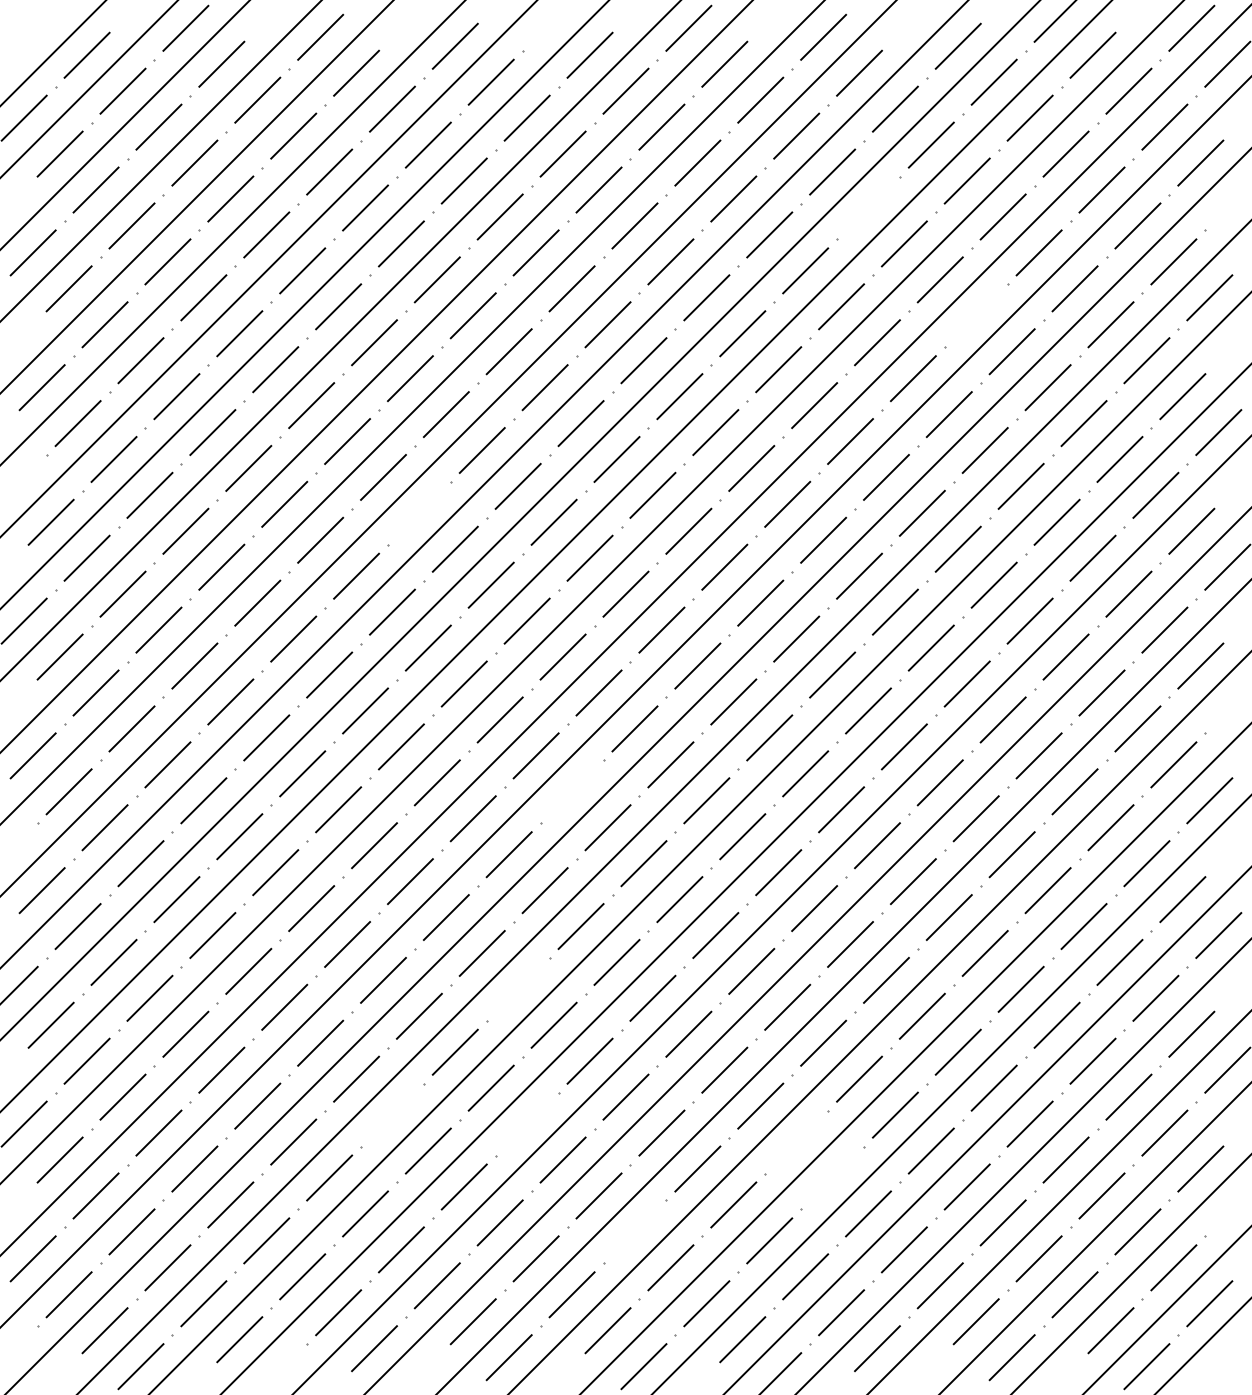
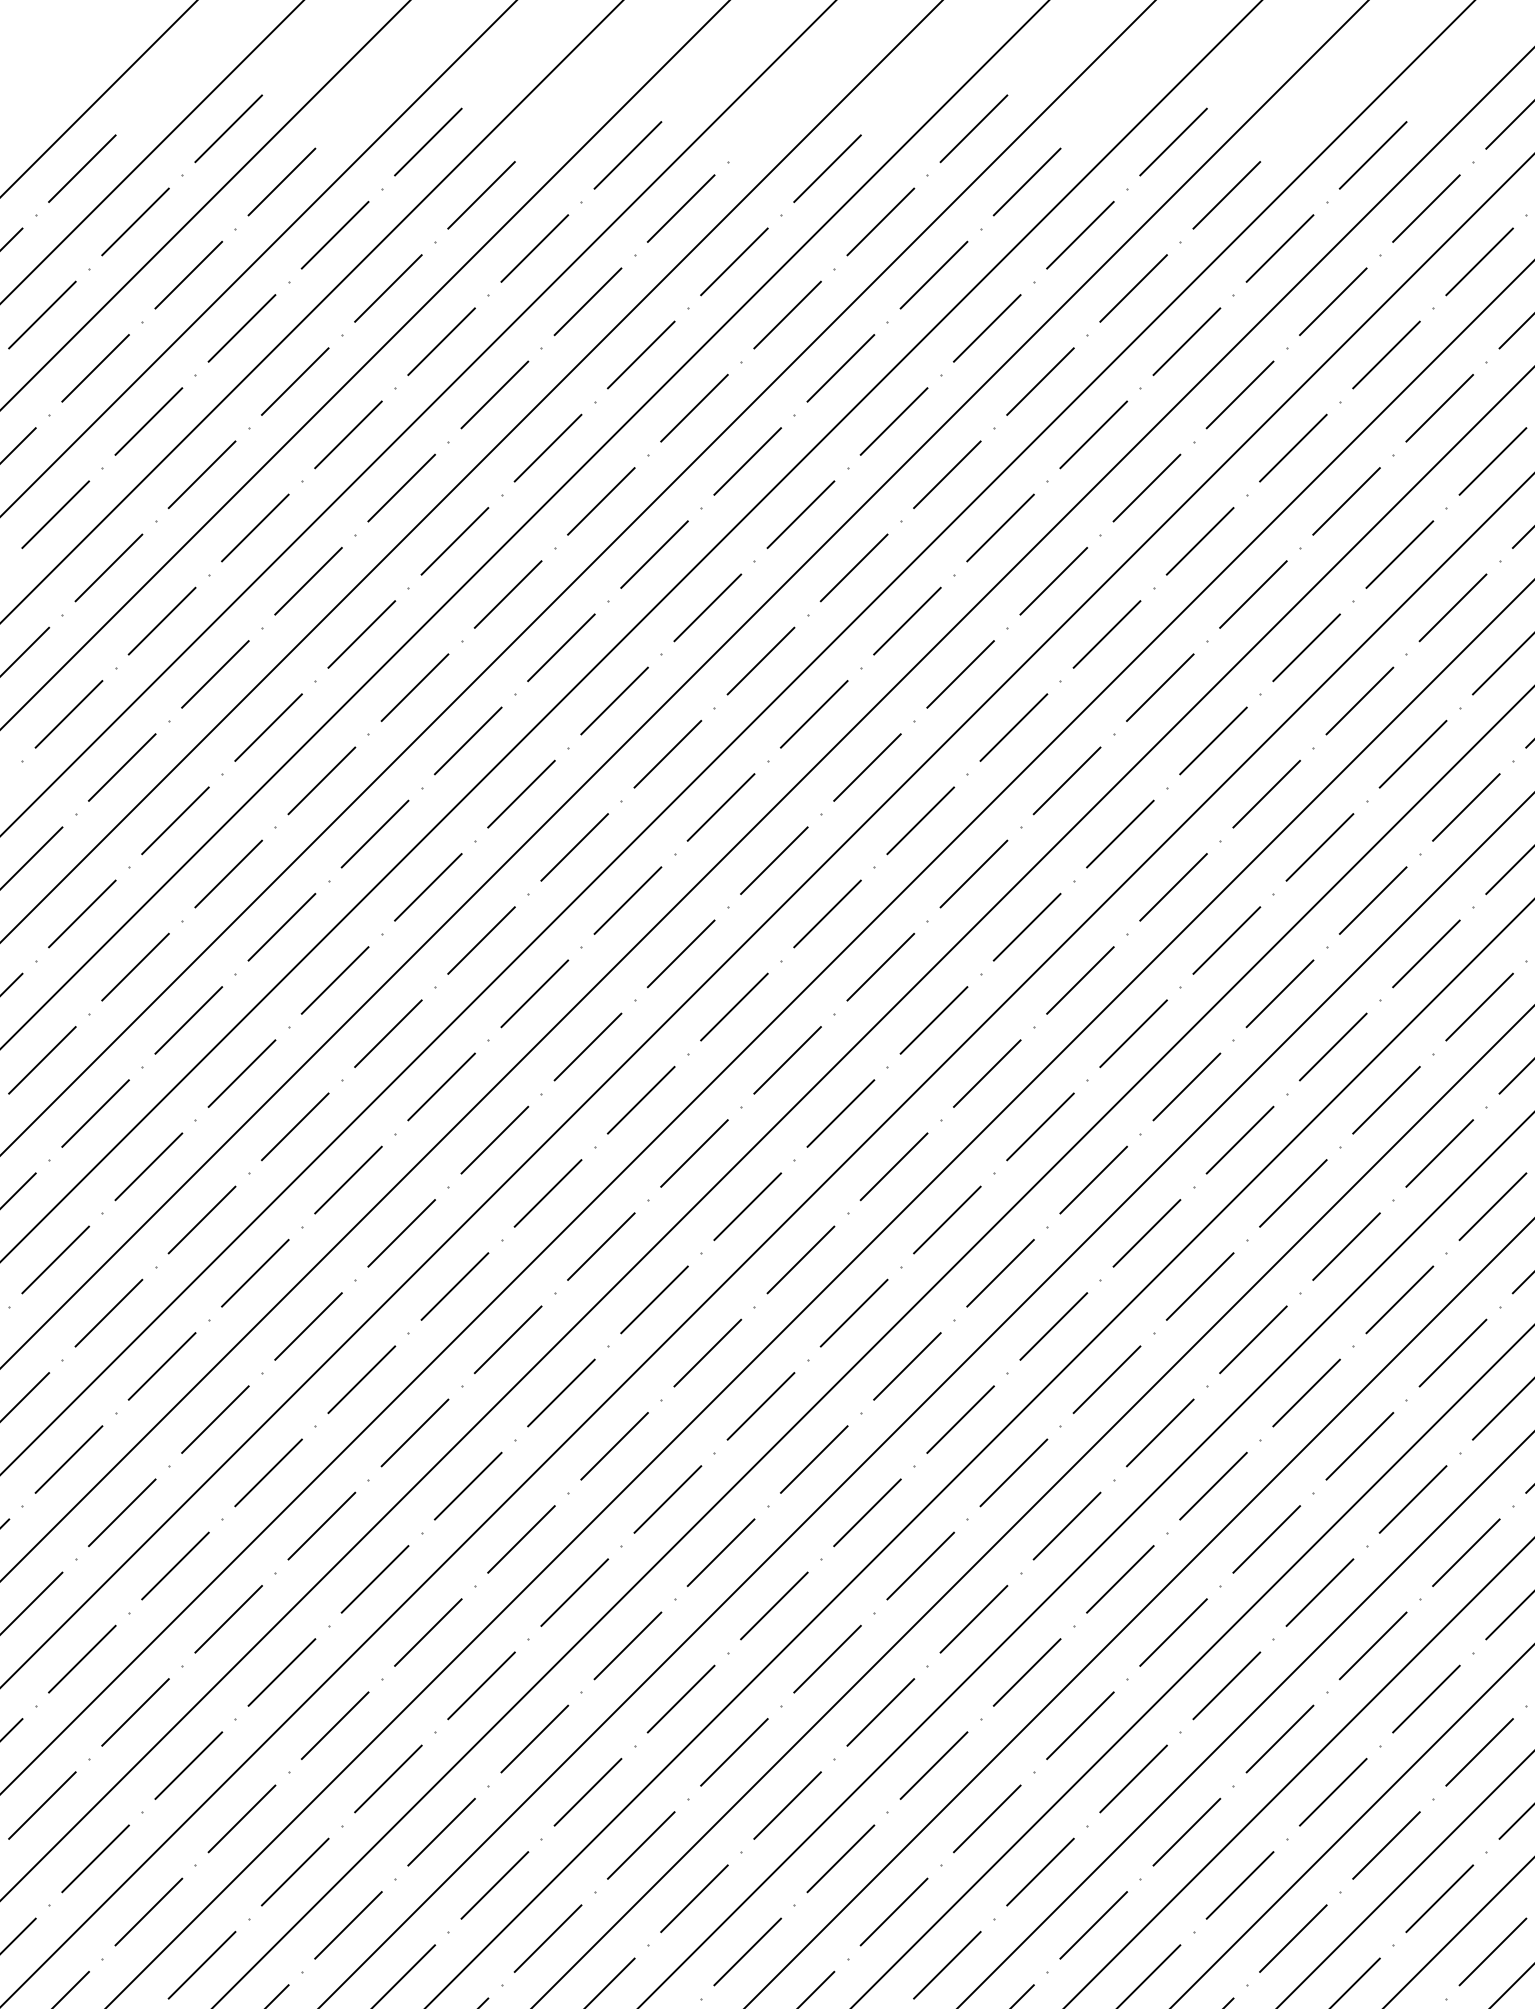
line: (868, 207) -> (1240, 394), added
line: (975, 315) -> (1398, 554), added
line: (418, 512) -> (573, 846), added
line: (571, 791) -> (800, 1259), added
line: (517, 988) -> (720, 1551), added
line: (392, 1114) -> (534, 1738), added
line: (526, 1123) -> (733, 1751), added
line: (796, 1141) -> (1133, 1778), added
line: (832, 1177) -> (1186, 1831), added
line: (634, 1231) -> (893, 1911), added

